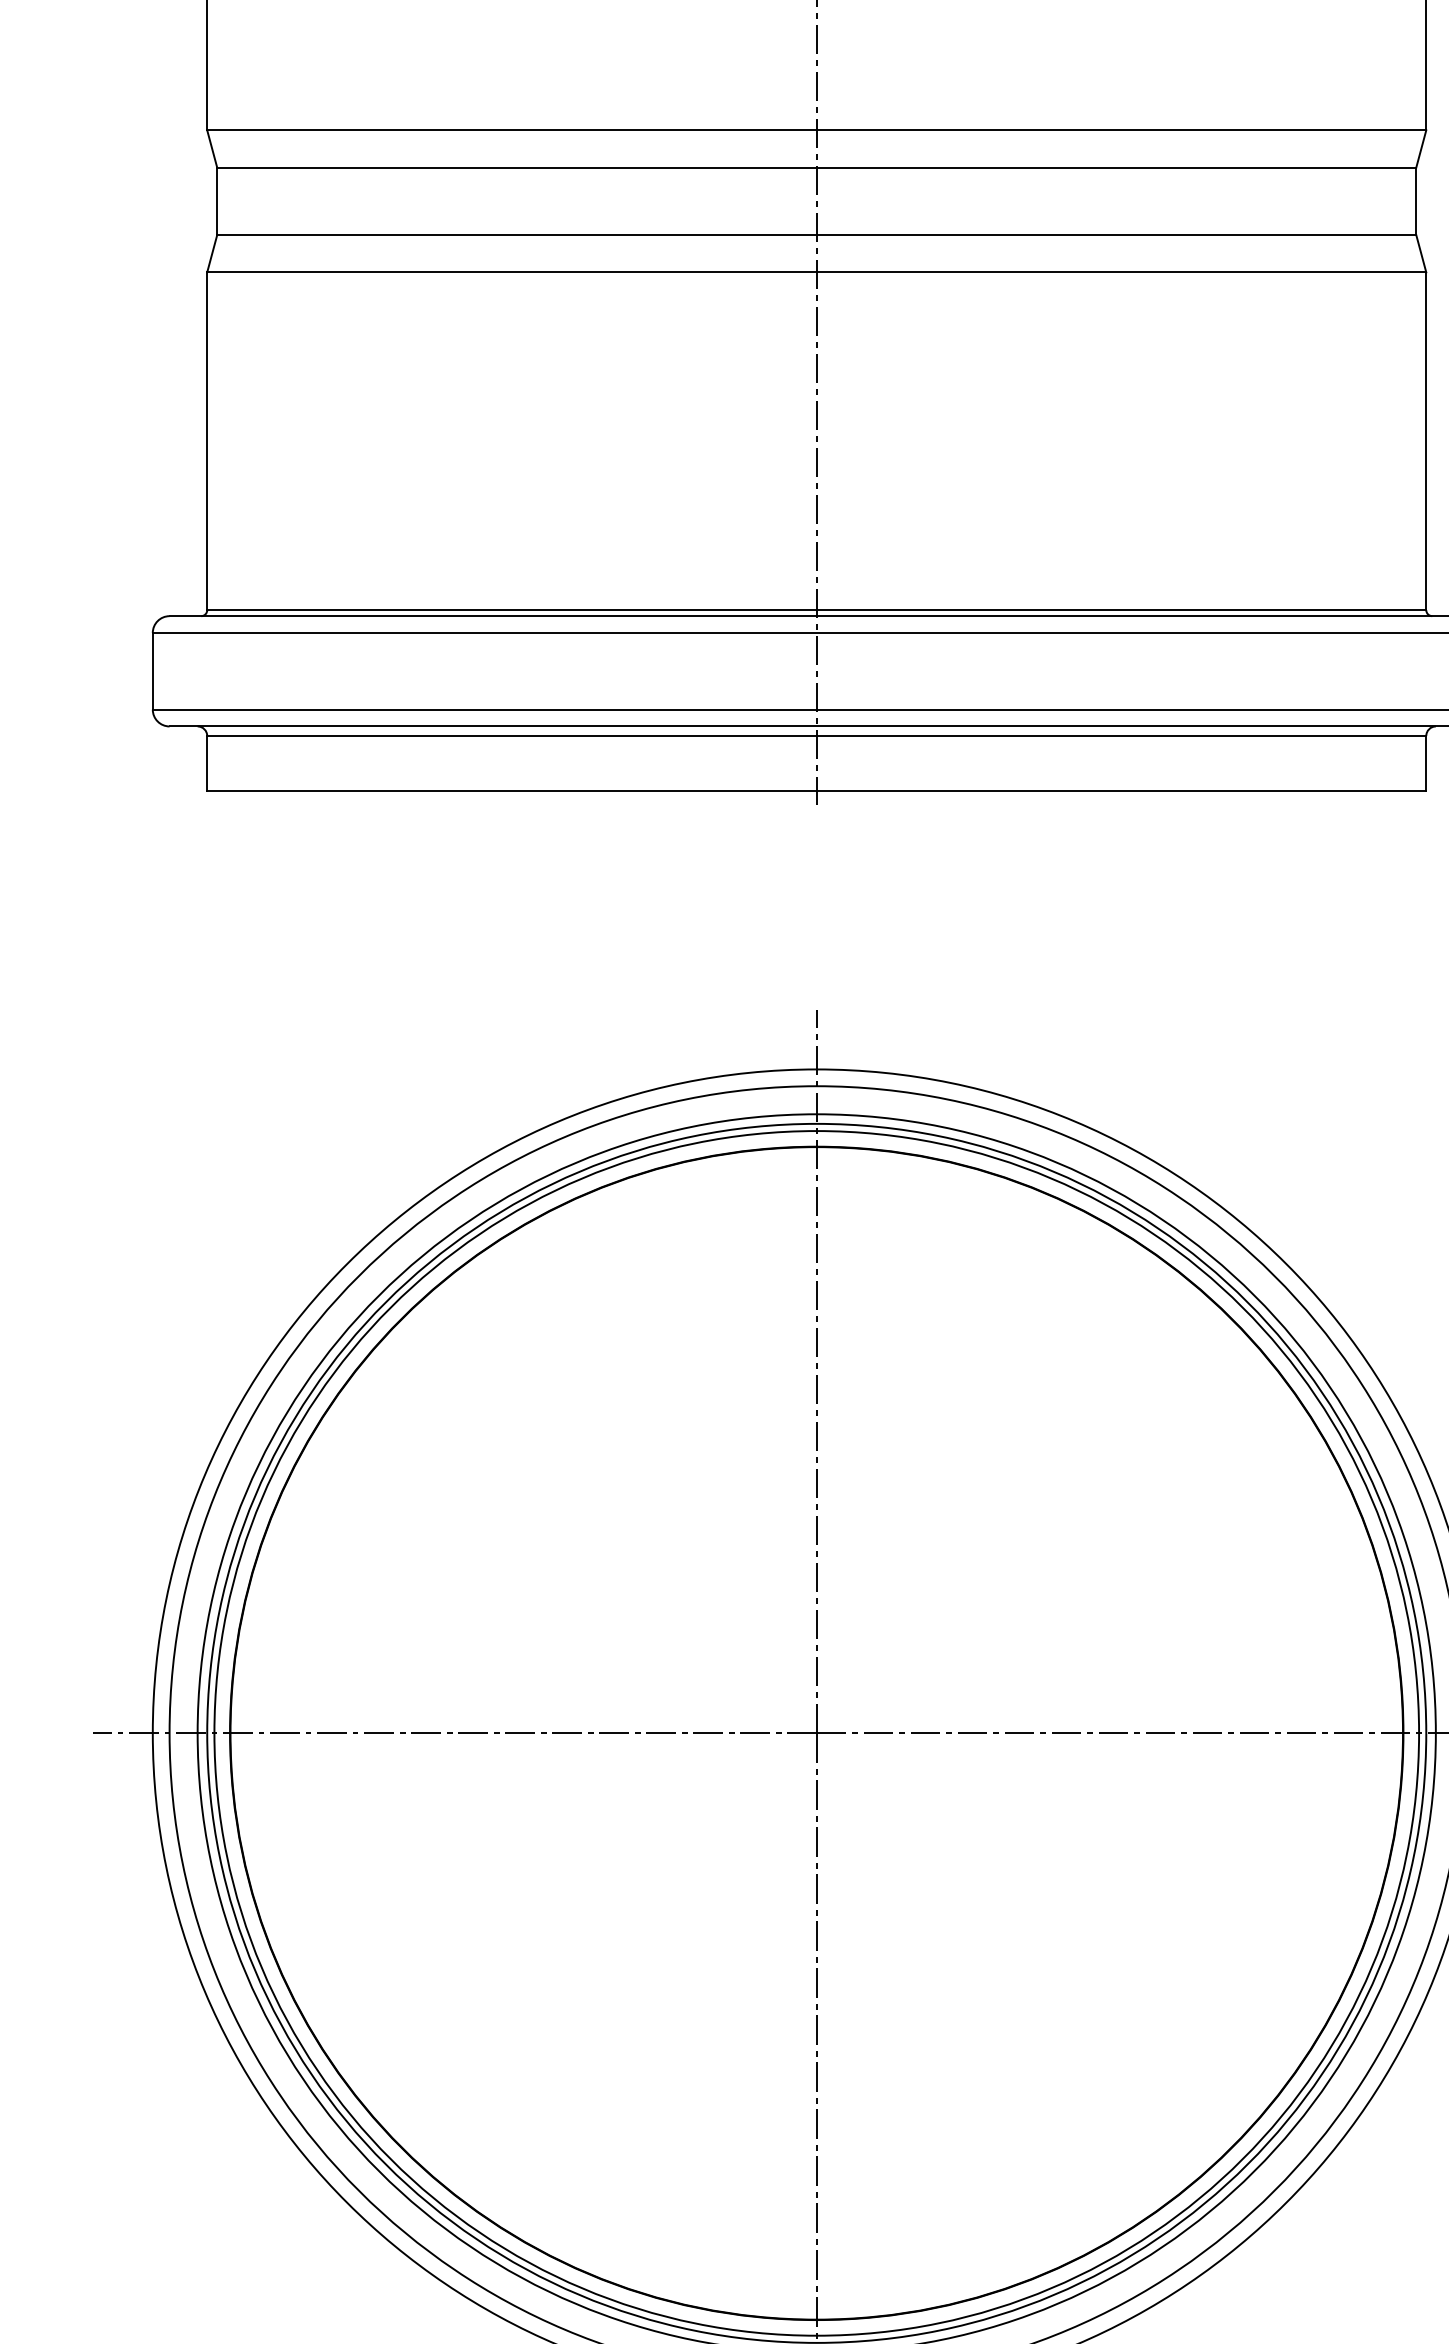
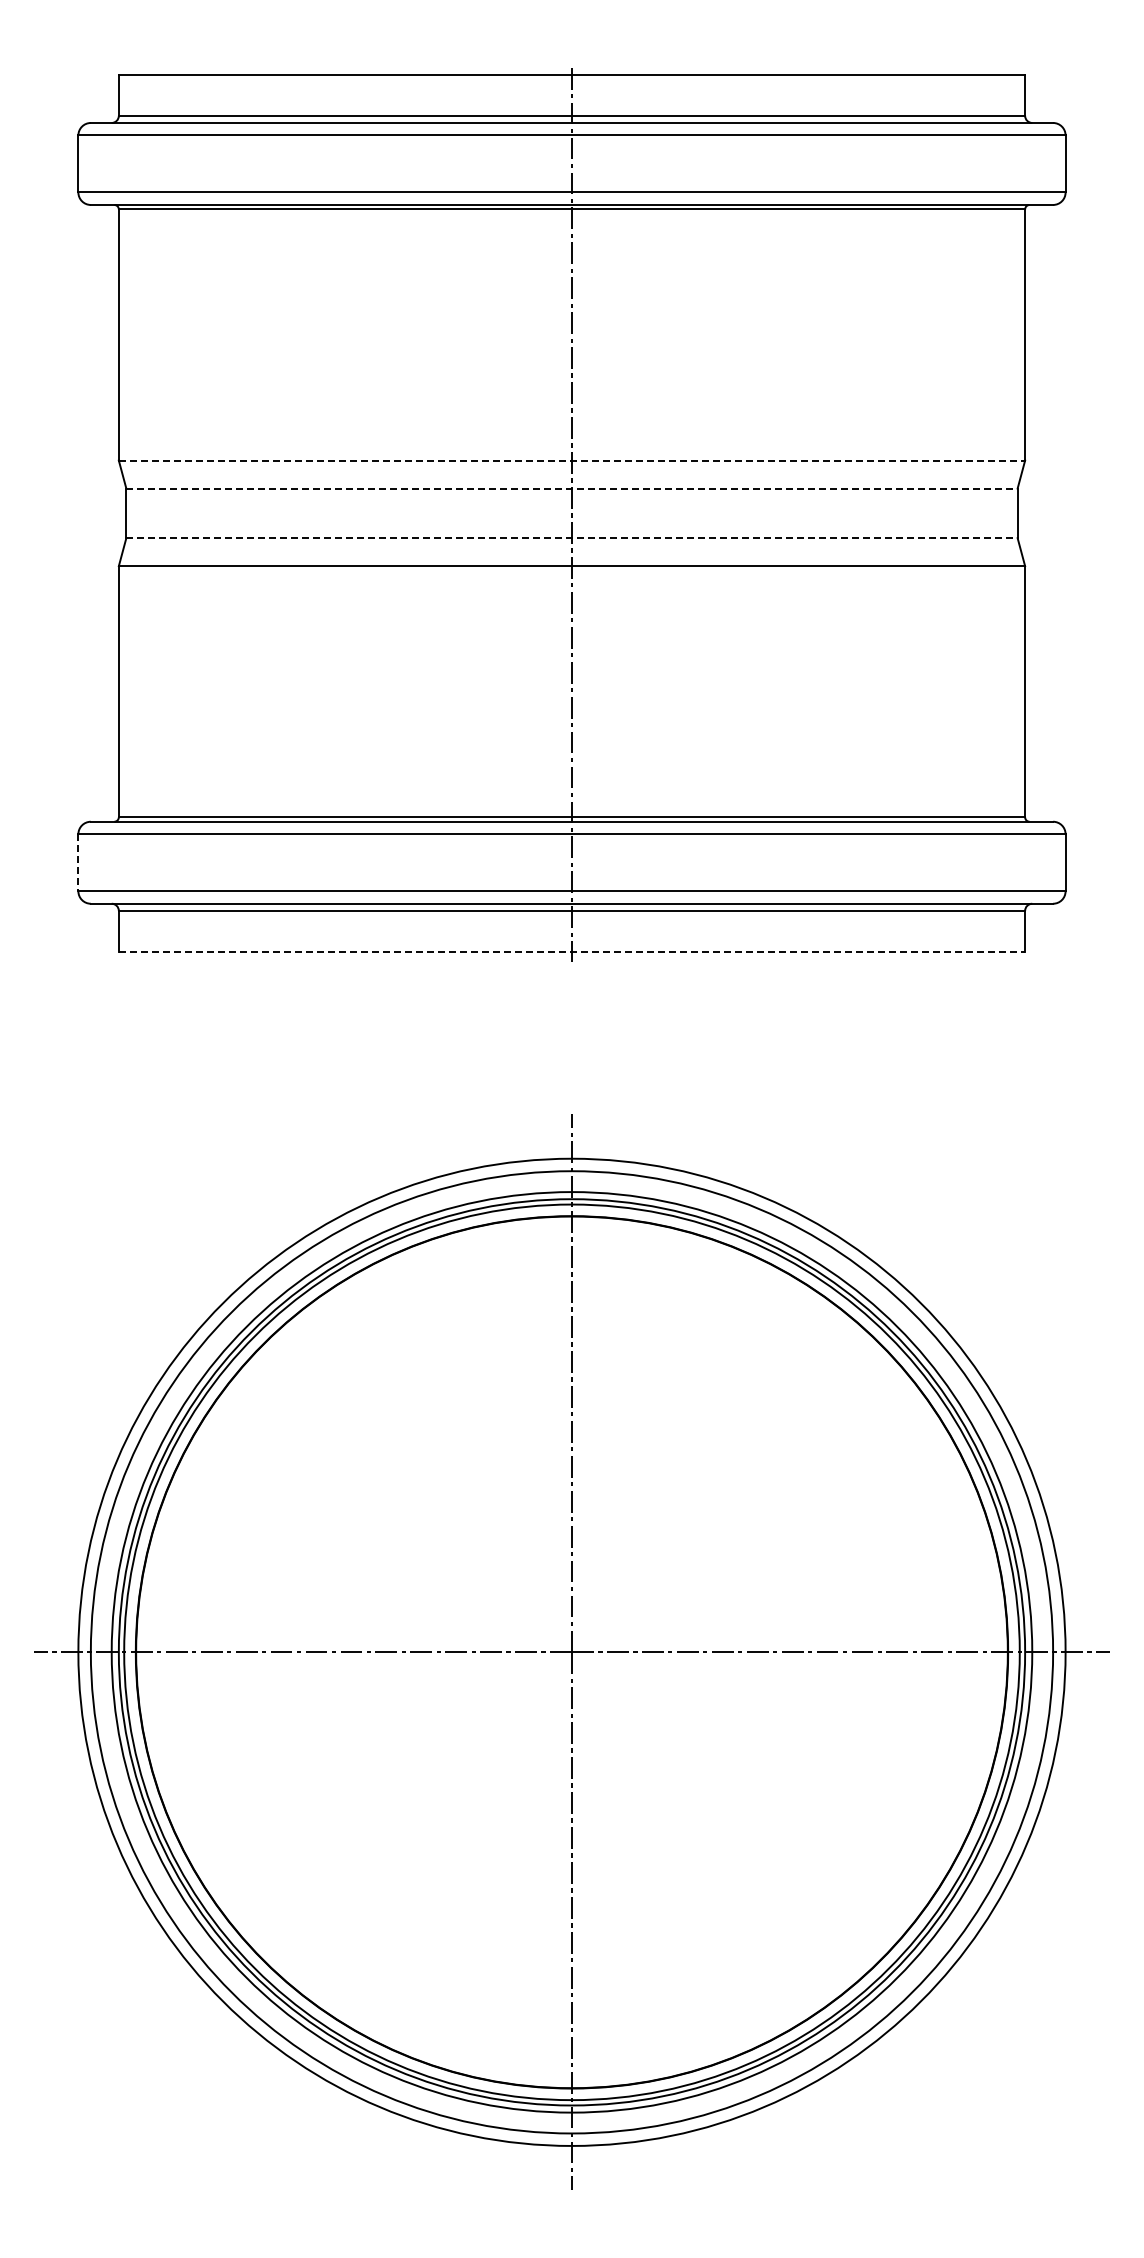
line: (817, 130) -> (572, 460), solid -> dashed
line: (817, 167) -> (572, 488), solid -> dashed
line: (817, 235) -> (572, 538), solid -> dashed
line: (152, 670) -> (78, 862), solid -> dashed
line: (817, 790) -> (572, 951), solid -> dashed

